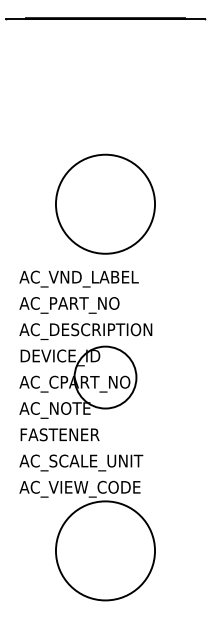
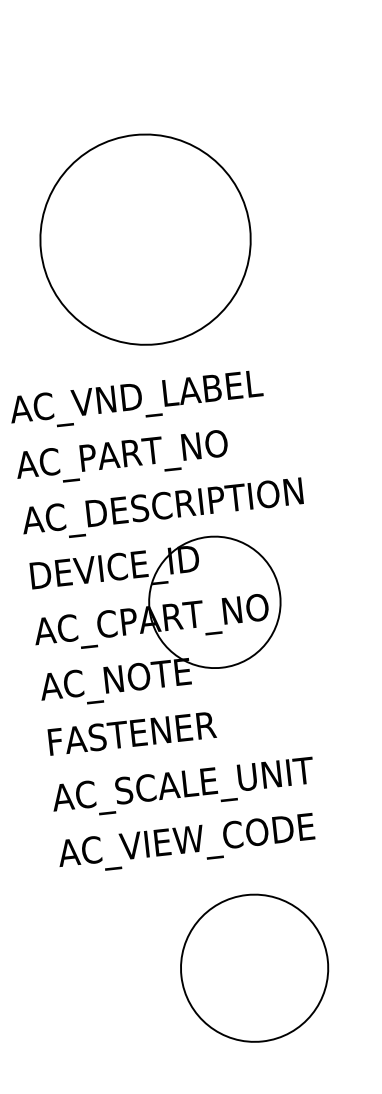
circle: (105, 203) -> (145, 238), moved
circle: (105, 550) -> (254, 967), size x0.7

